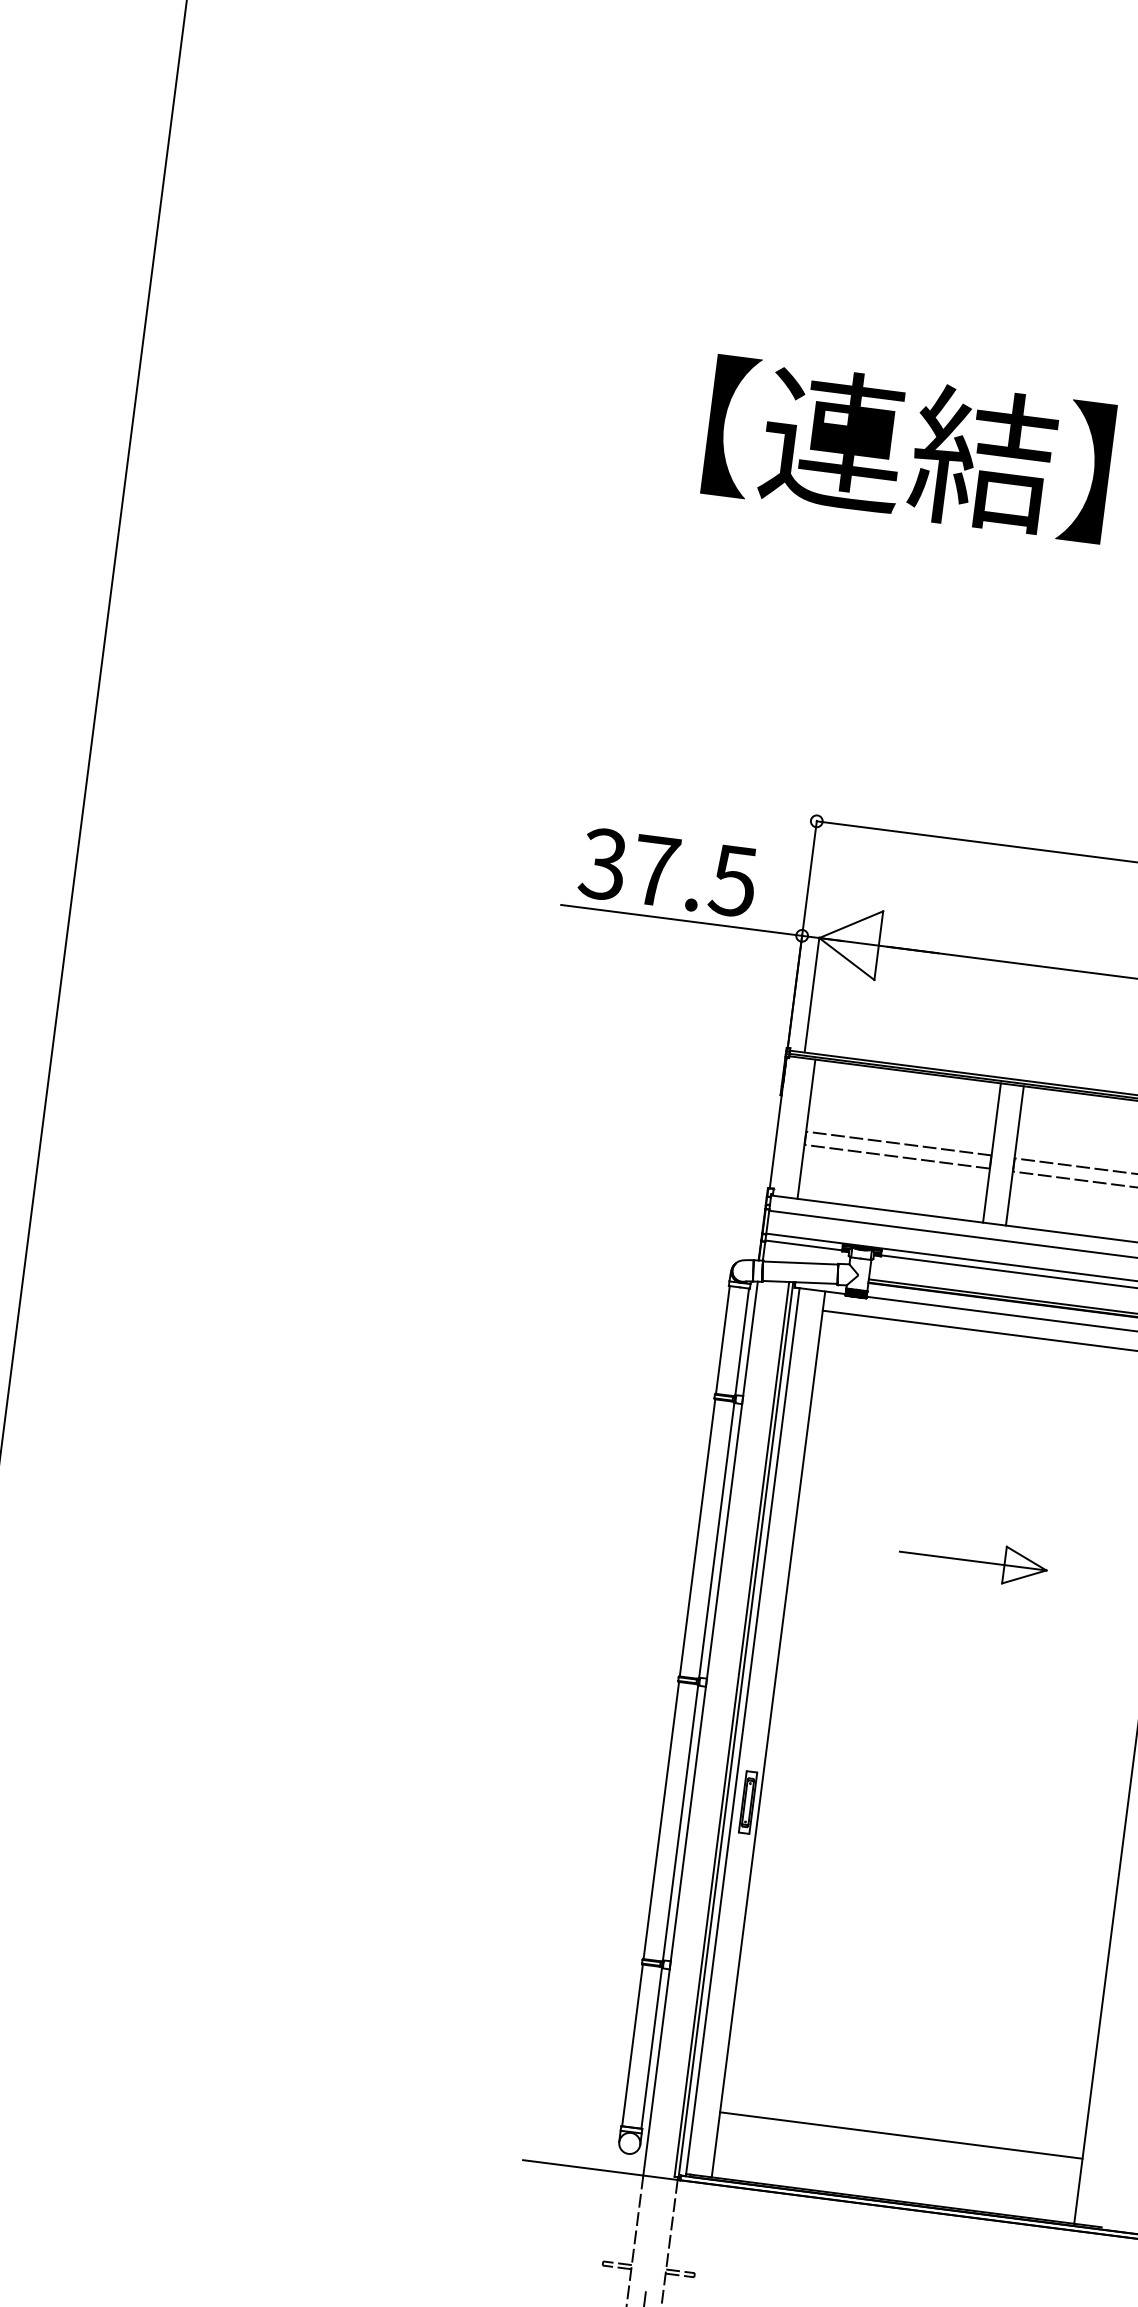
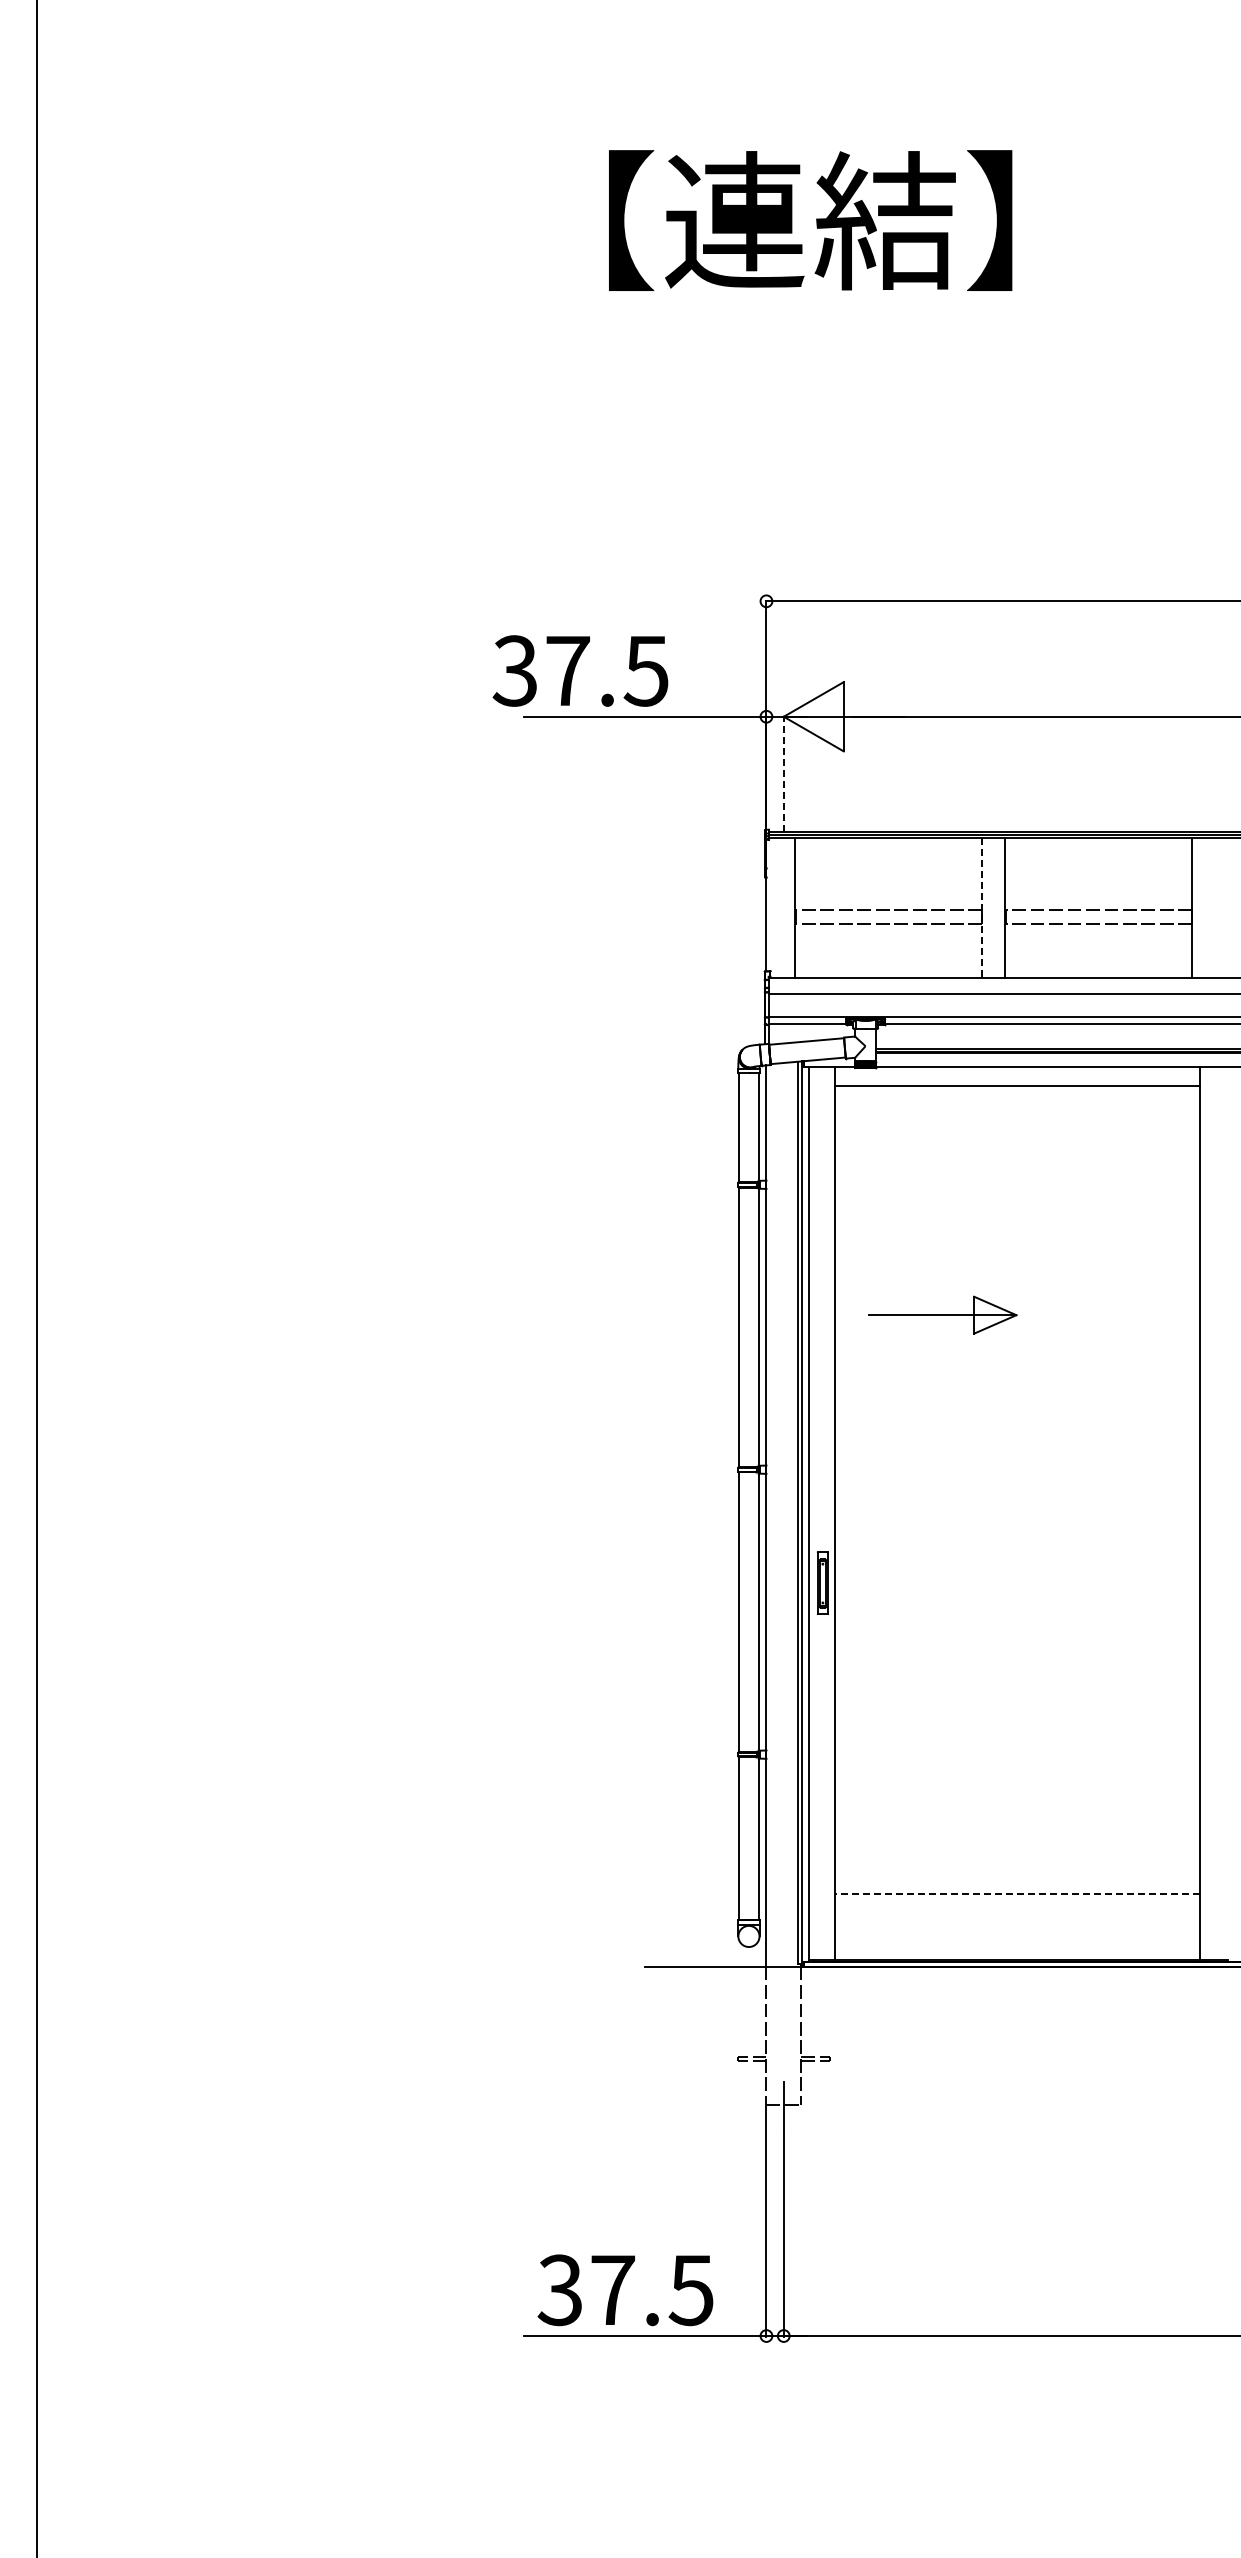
text: (668, 872) -> (580, 670), moved
line: (811, 995) -> (783, 774), solid -> dashed
line: (992, 1153) -> (982, 908), solid -> dashed
part: (973, 1560) -> (942, 1314), moved
line: (901, 2135) -> (1017, 1894), solid -> dashed

